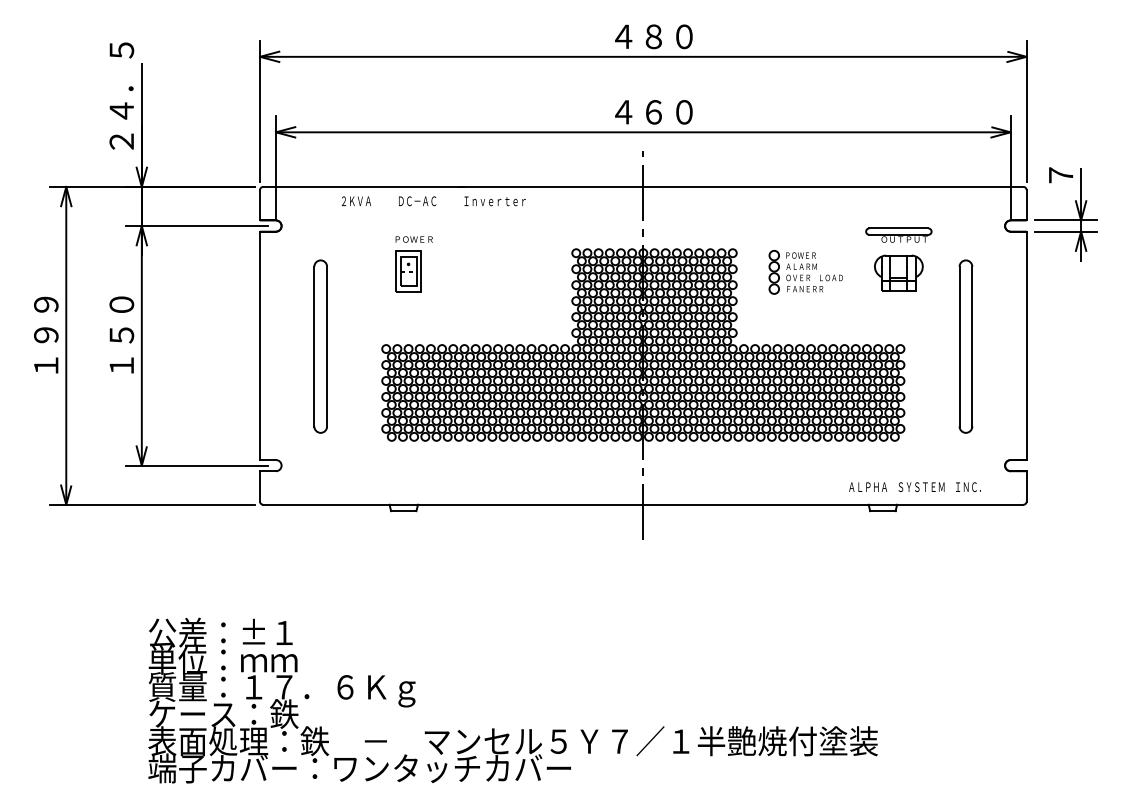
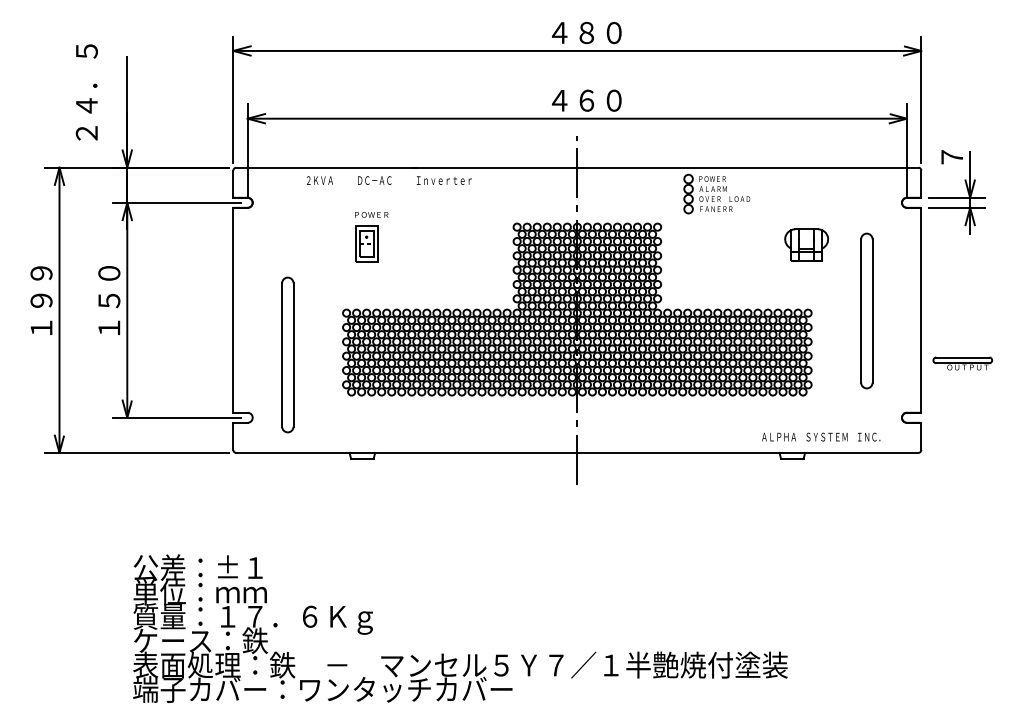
text: (121, 95) -> (86, 91), moved
part: (898, 234) -> (962, 362), moved
part: (805, 271) -> (716, 193), moved
part: (320, 346) -> (287, 354), moved

